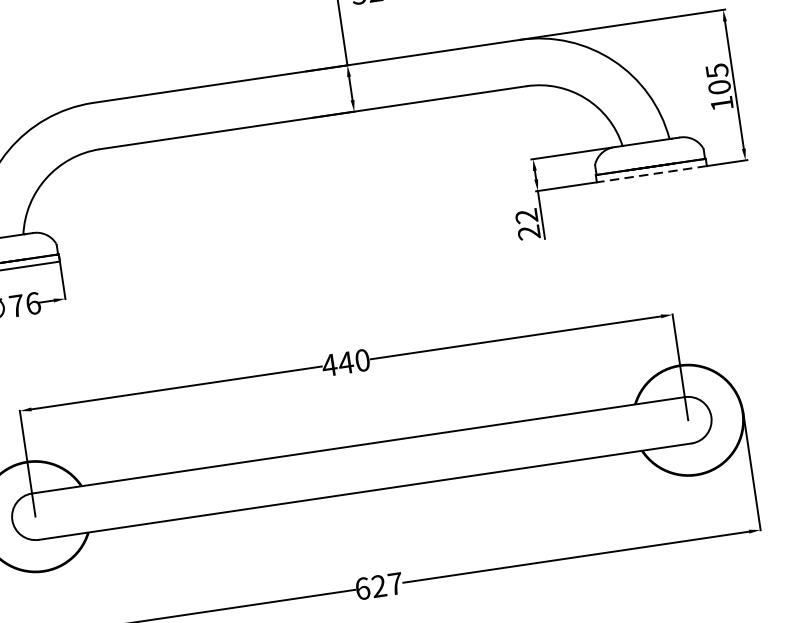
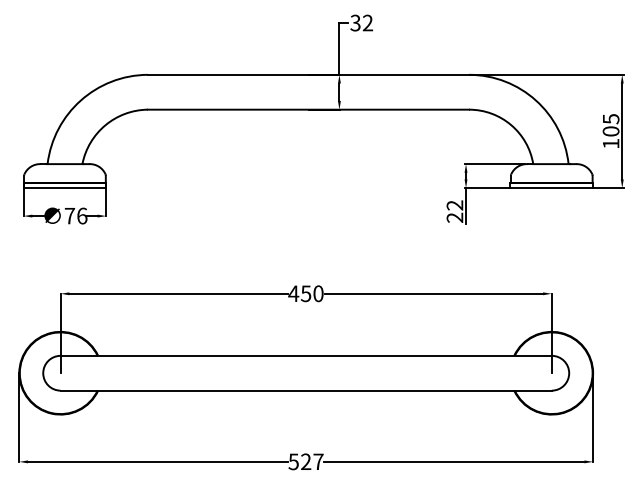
line: (651, 174) -> (551, 188), dashed -> solid
text: (345, 362) -> (305, 293), 440 -> 450
text: (362, 588) -> (293, 461), 627 -> 527

